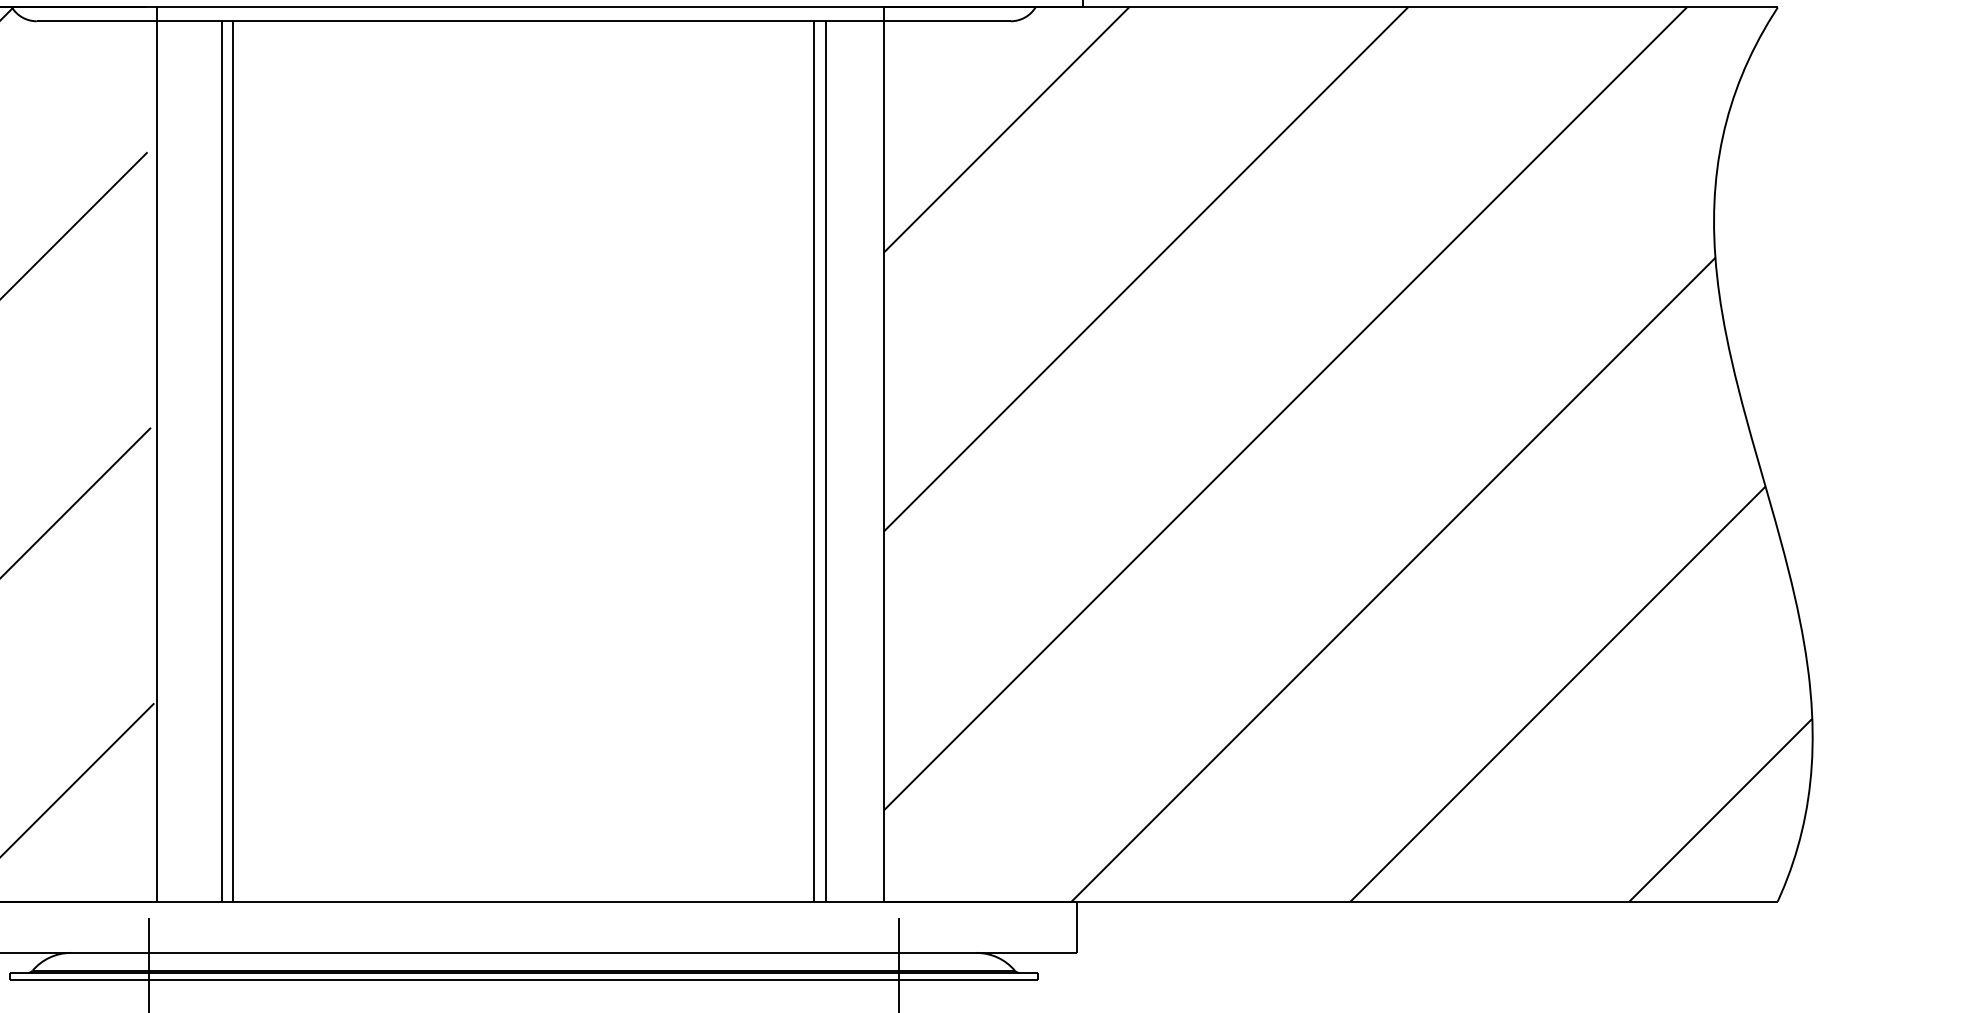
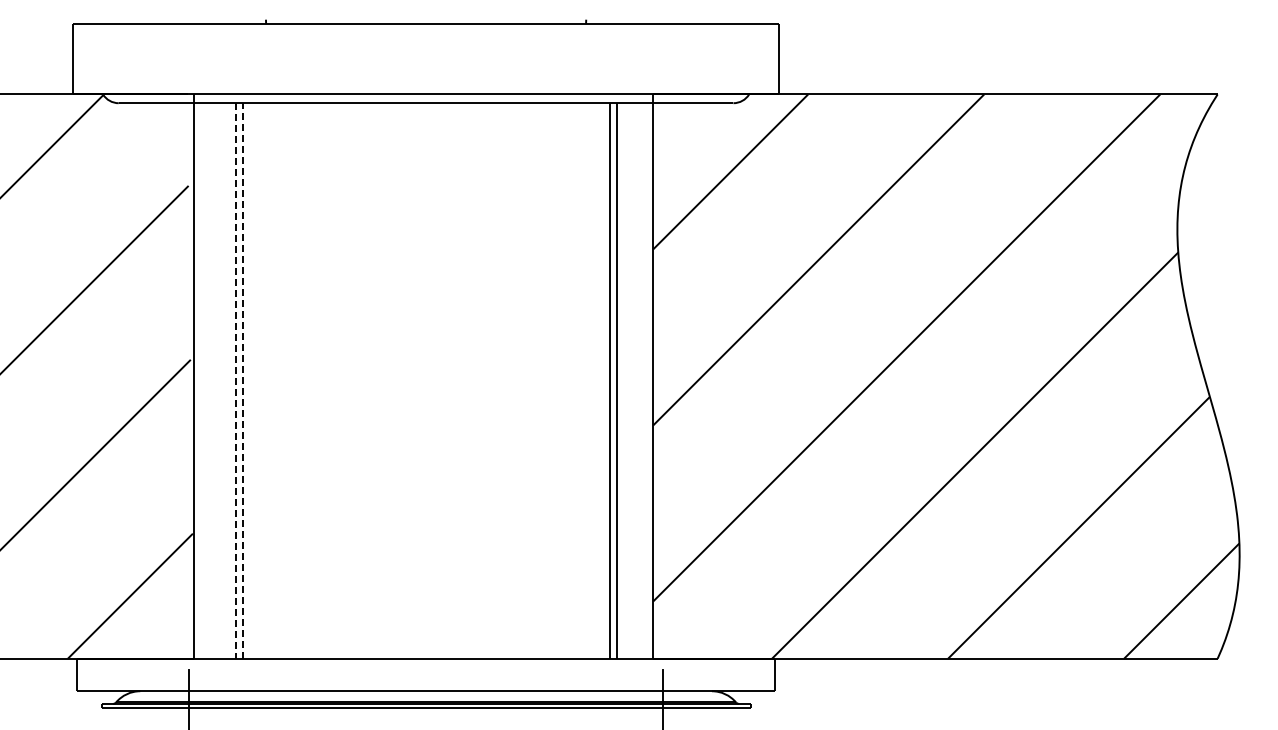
line: (221, 462) -> (235, 381), solid -> dashed
line: (232, 462) -> (242, 381), solid -> dashed

